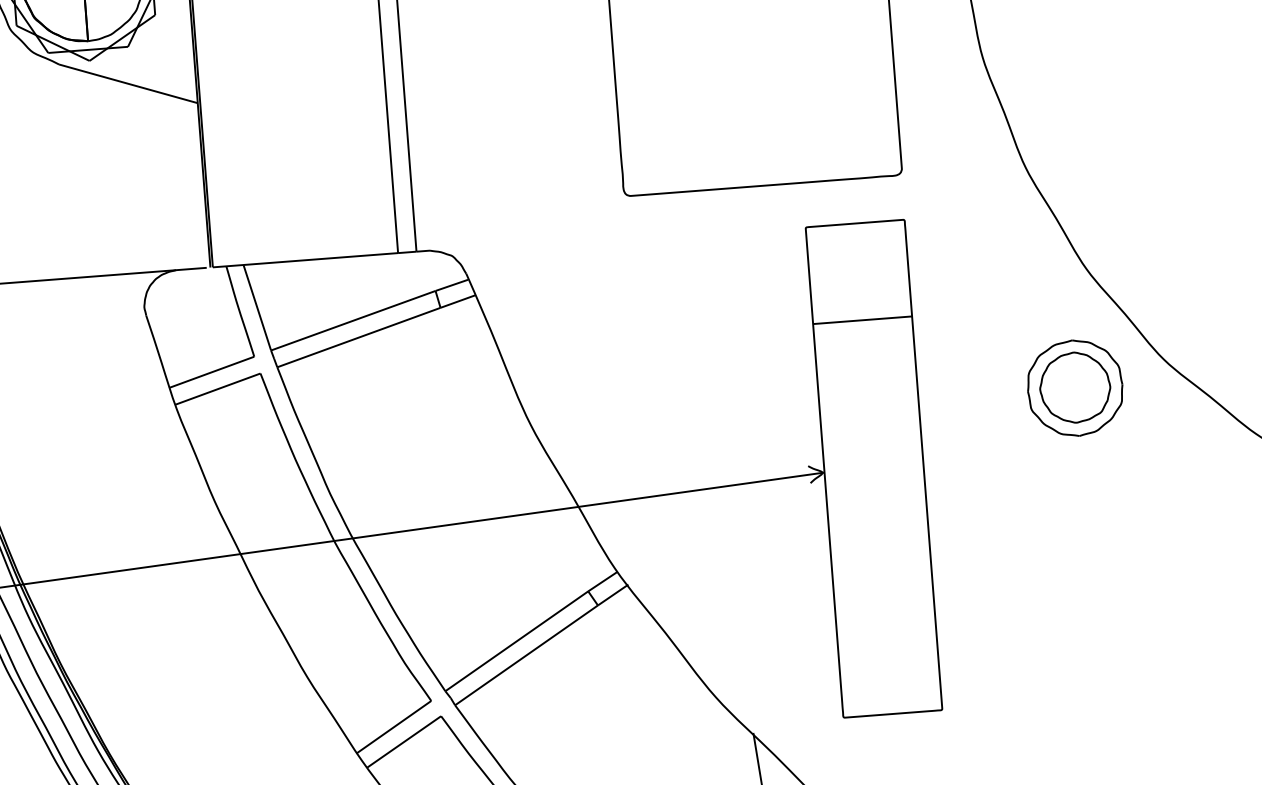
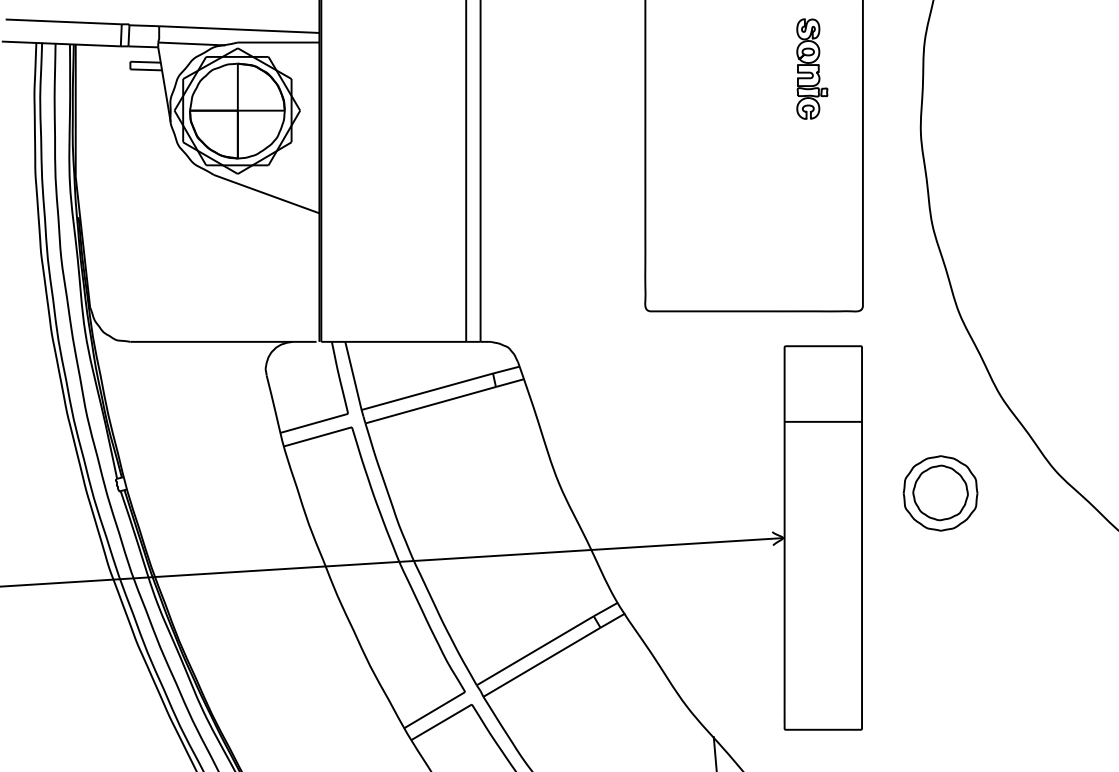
part: (1075, 388) -> (940, 493), moved

